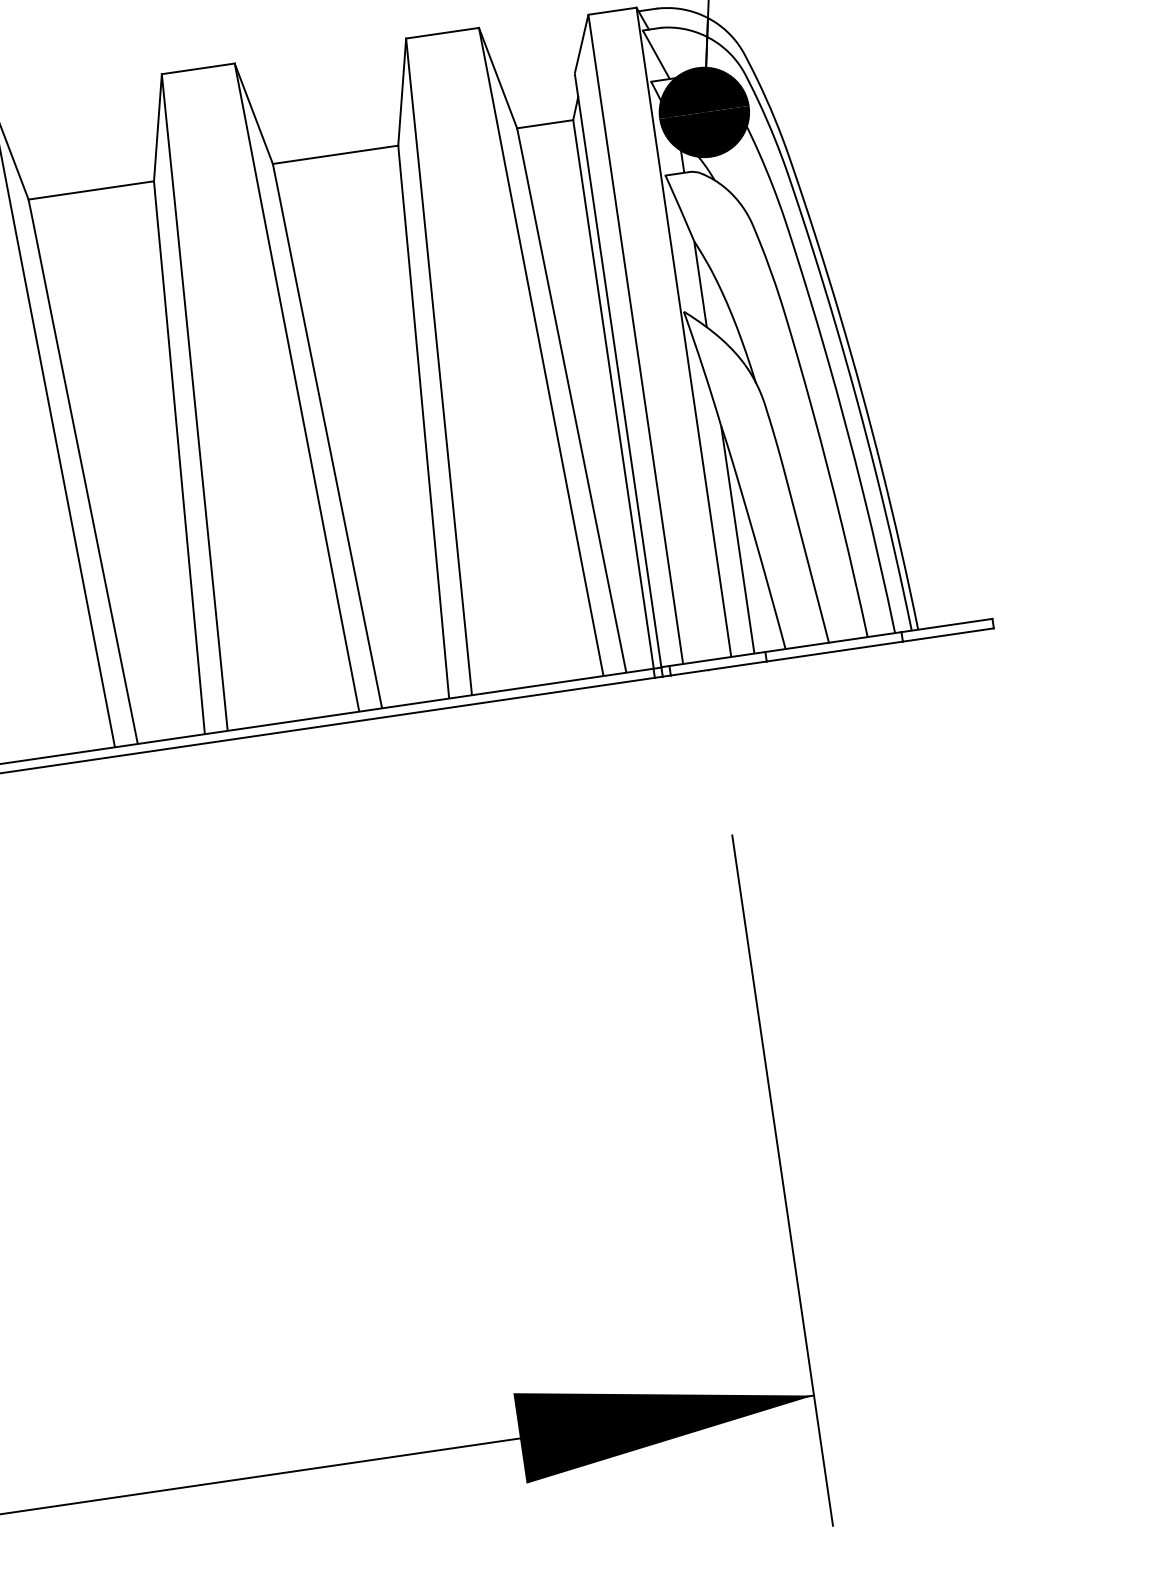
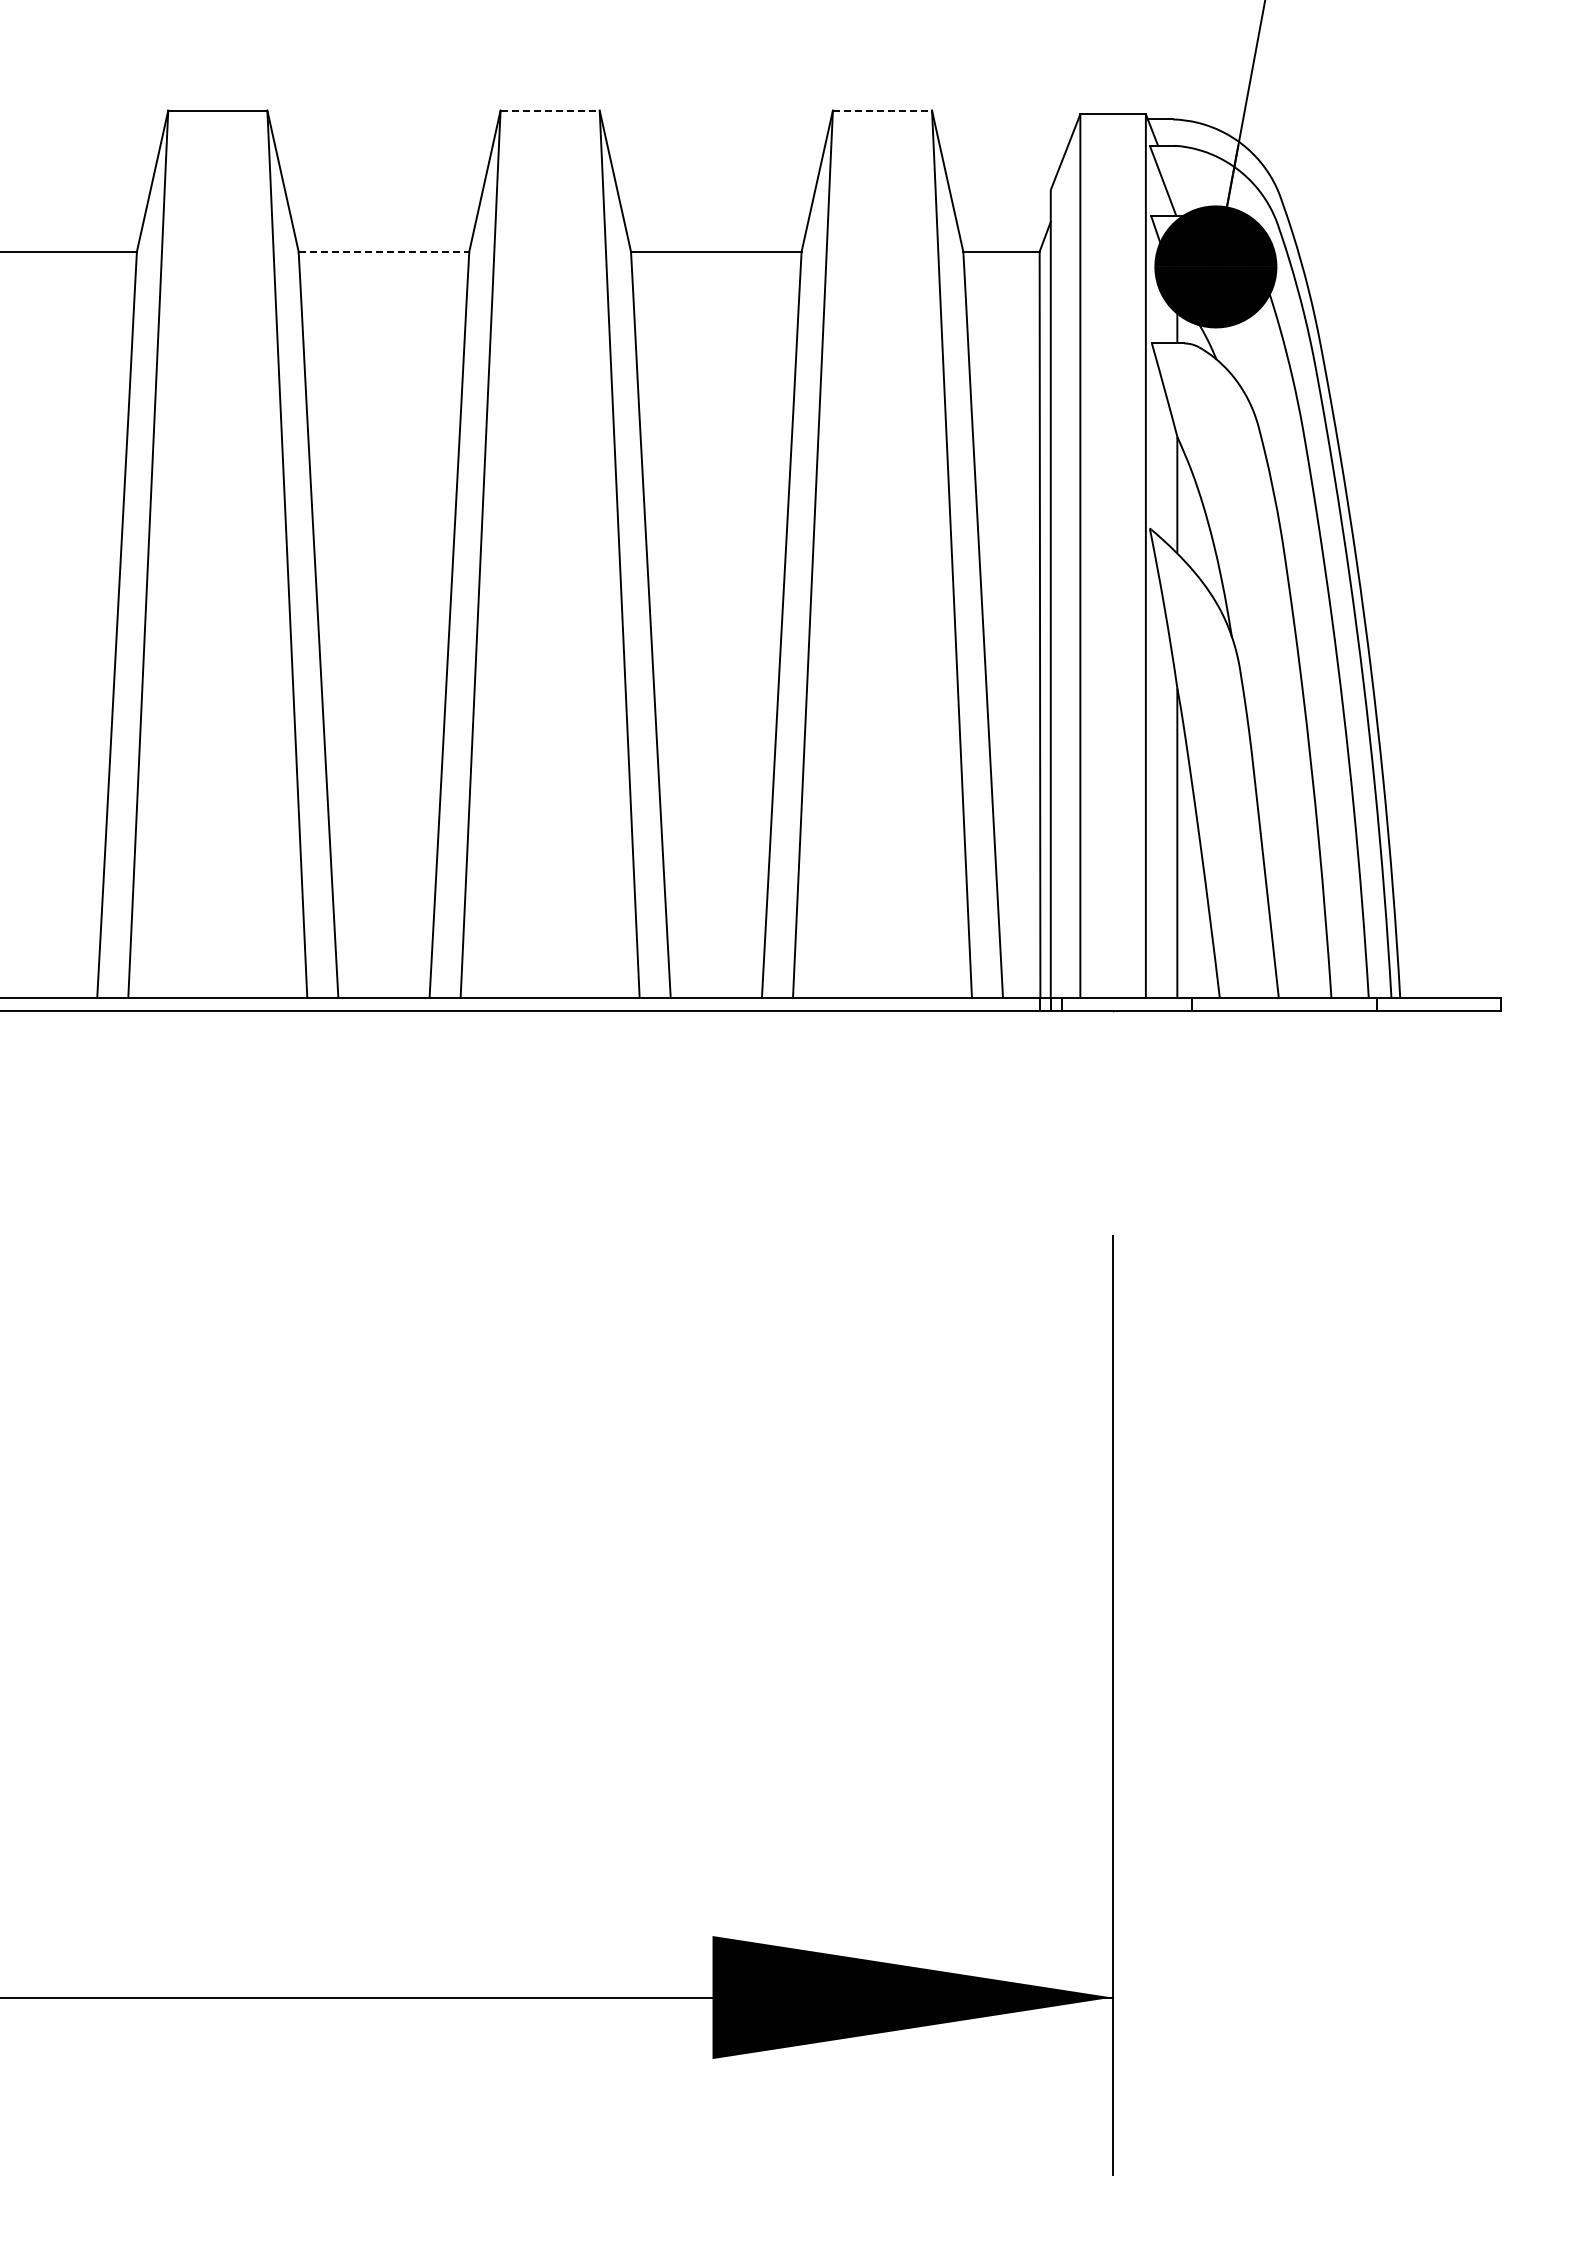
line: (442, 33) -> (882, 110), solid -> dashed
line: (198, 68) -> (550, 110), solid -> dashed
line: (91, 190) -> (384, 251), solid -> dashed

